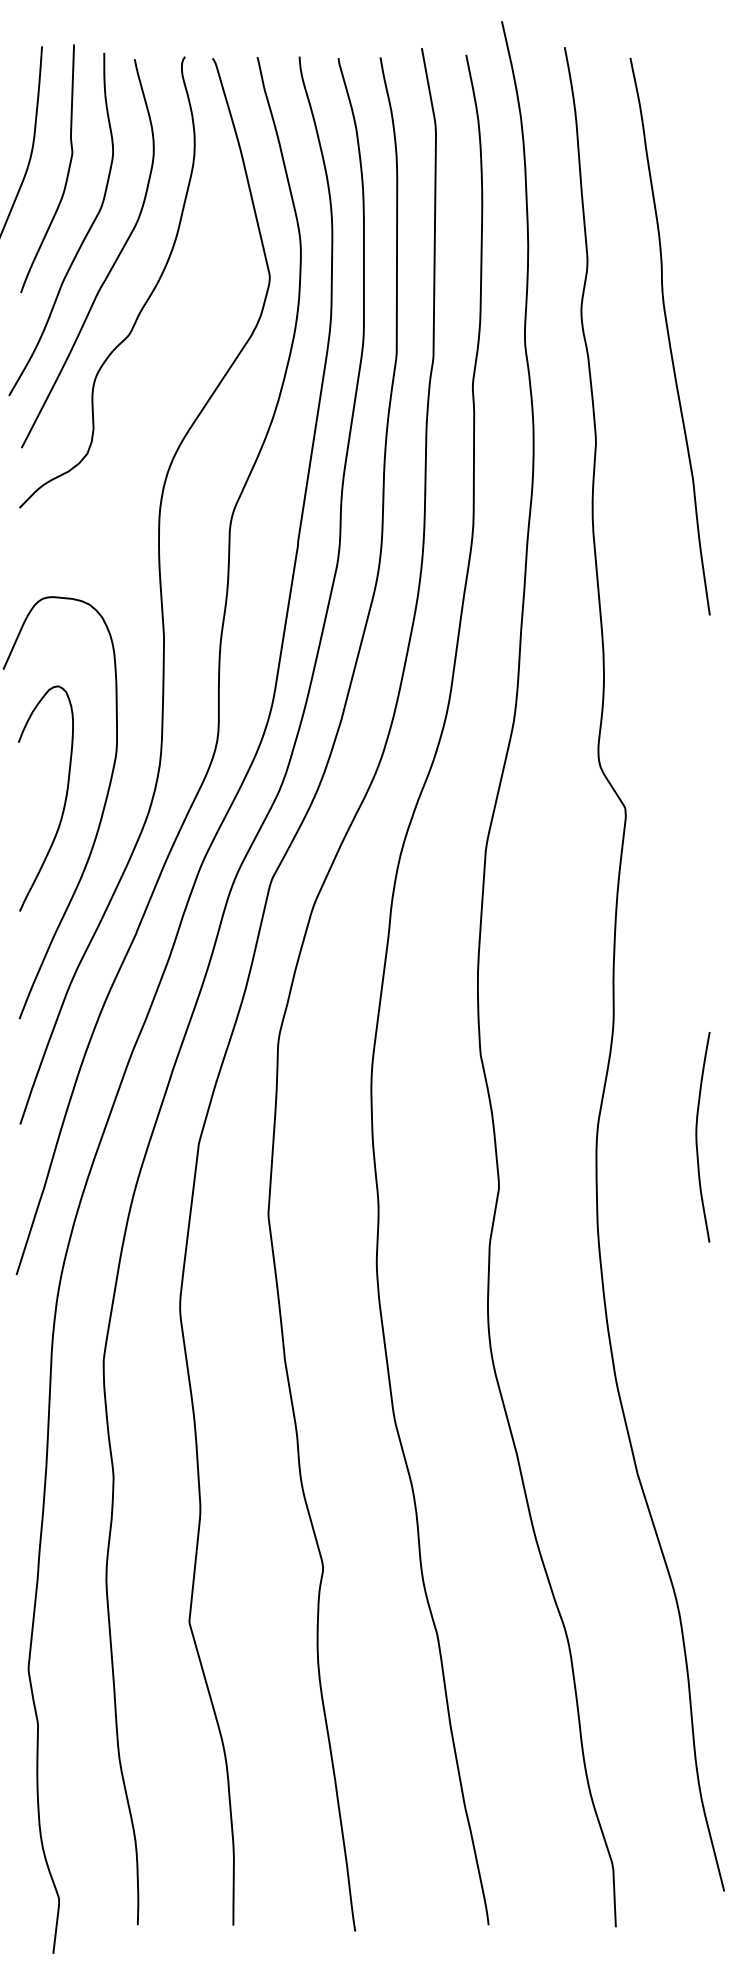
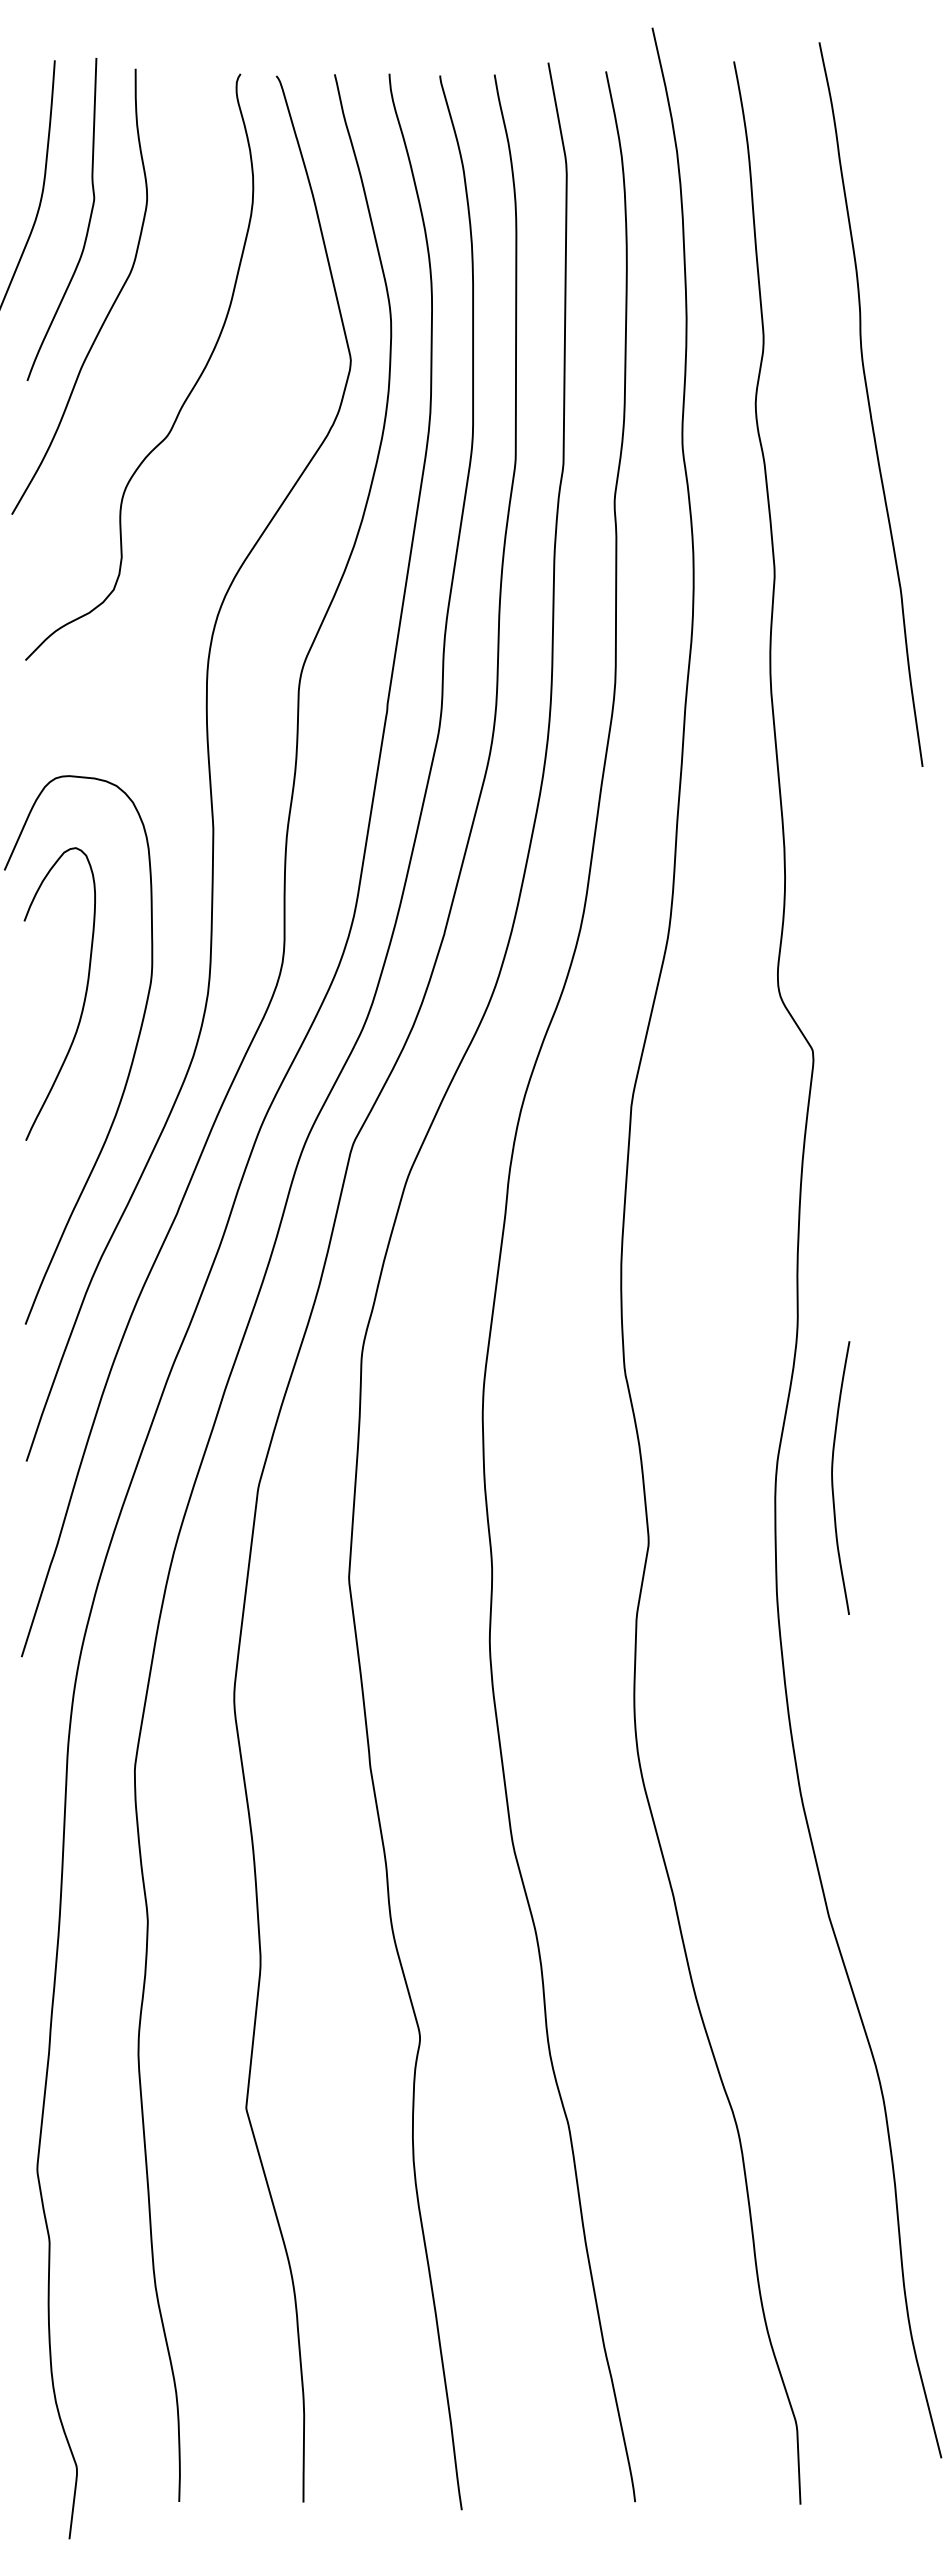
curve: (111, 266) -> (145, 346), removed
curve: (668, 336) -> (869, 404), moved
curve: (64, 803) -> (83, 1000), moved
curve: (697, 1138) -> (833, 1479), moved

